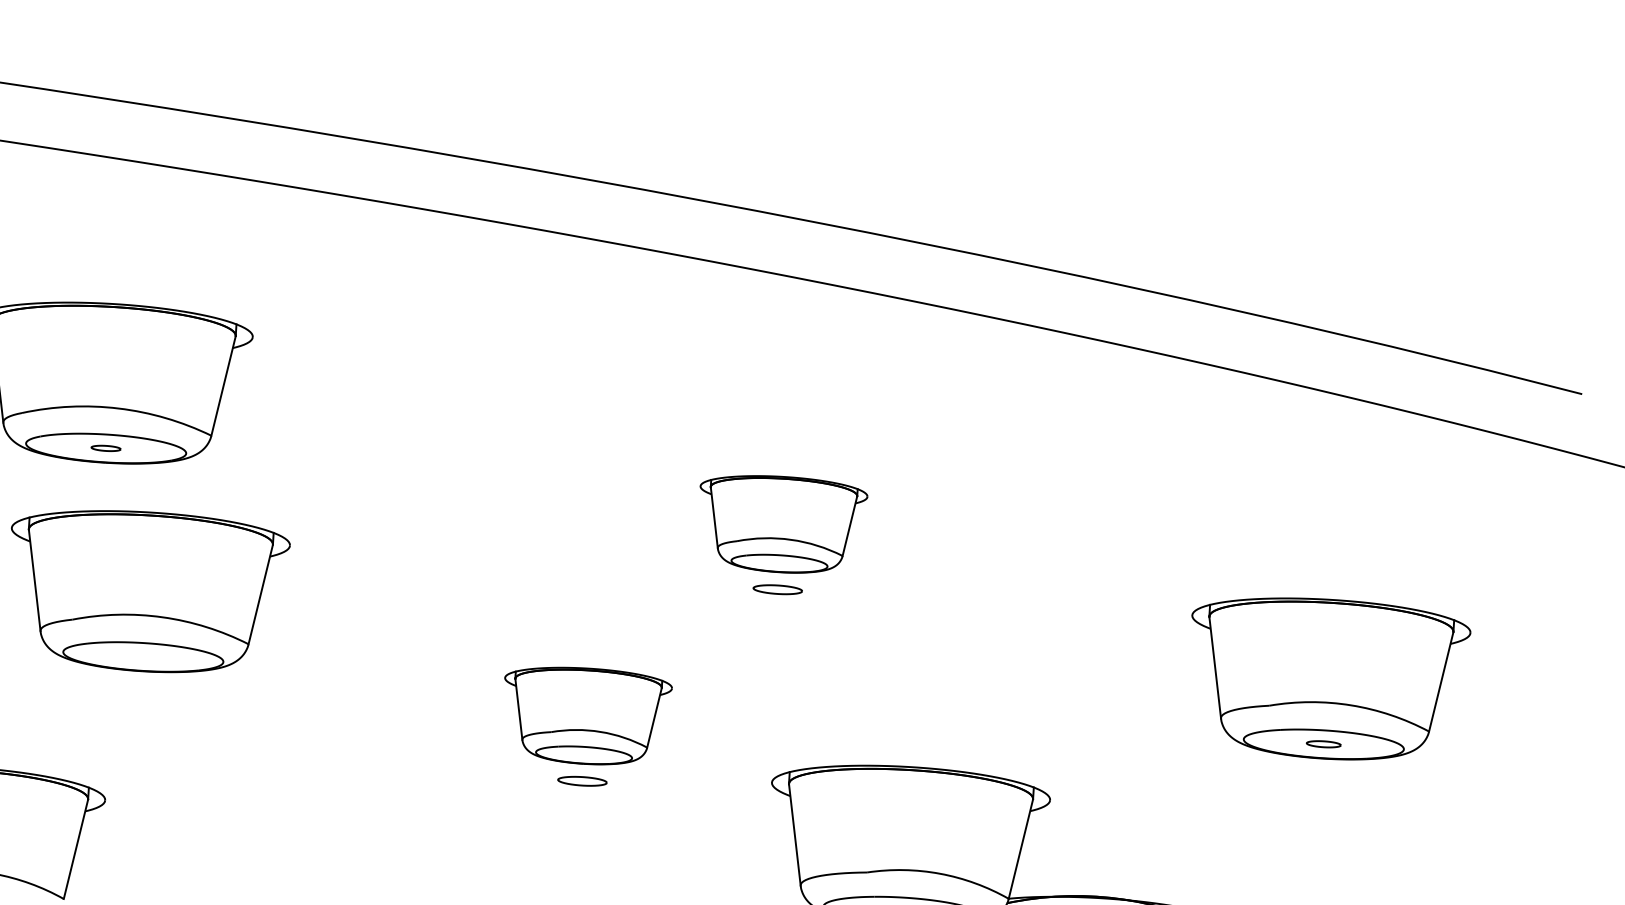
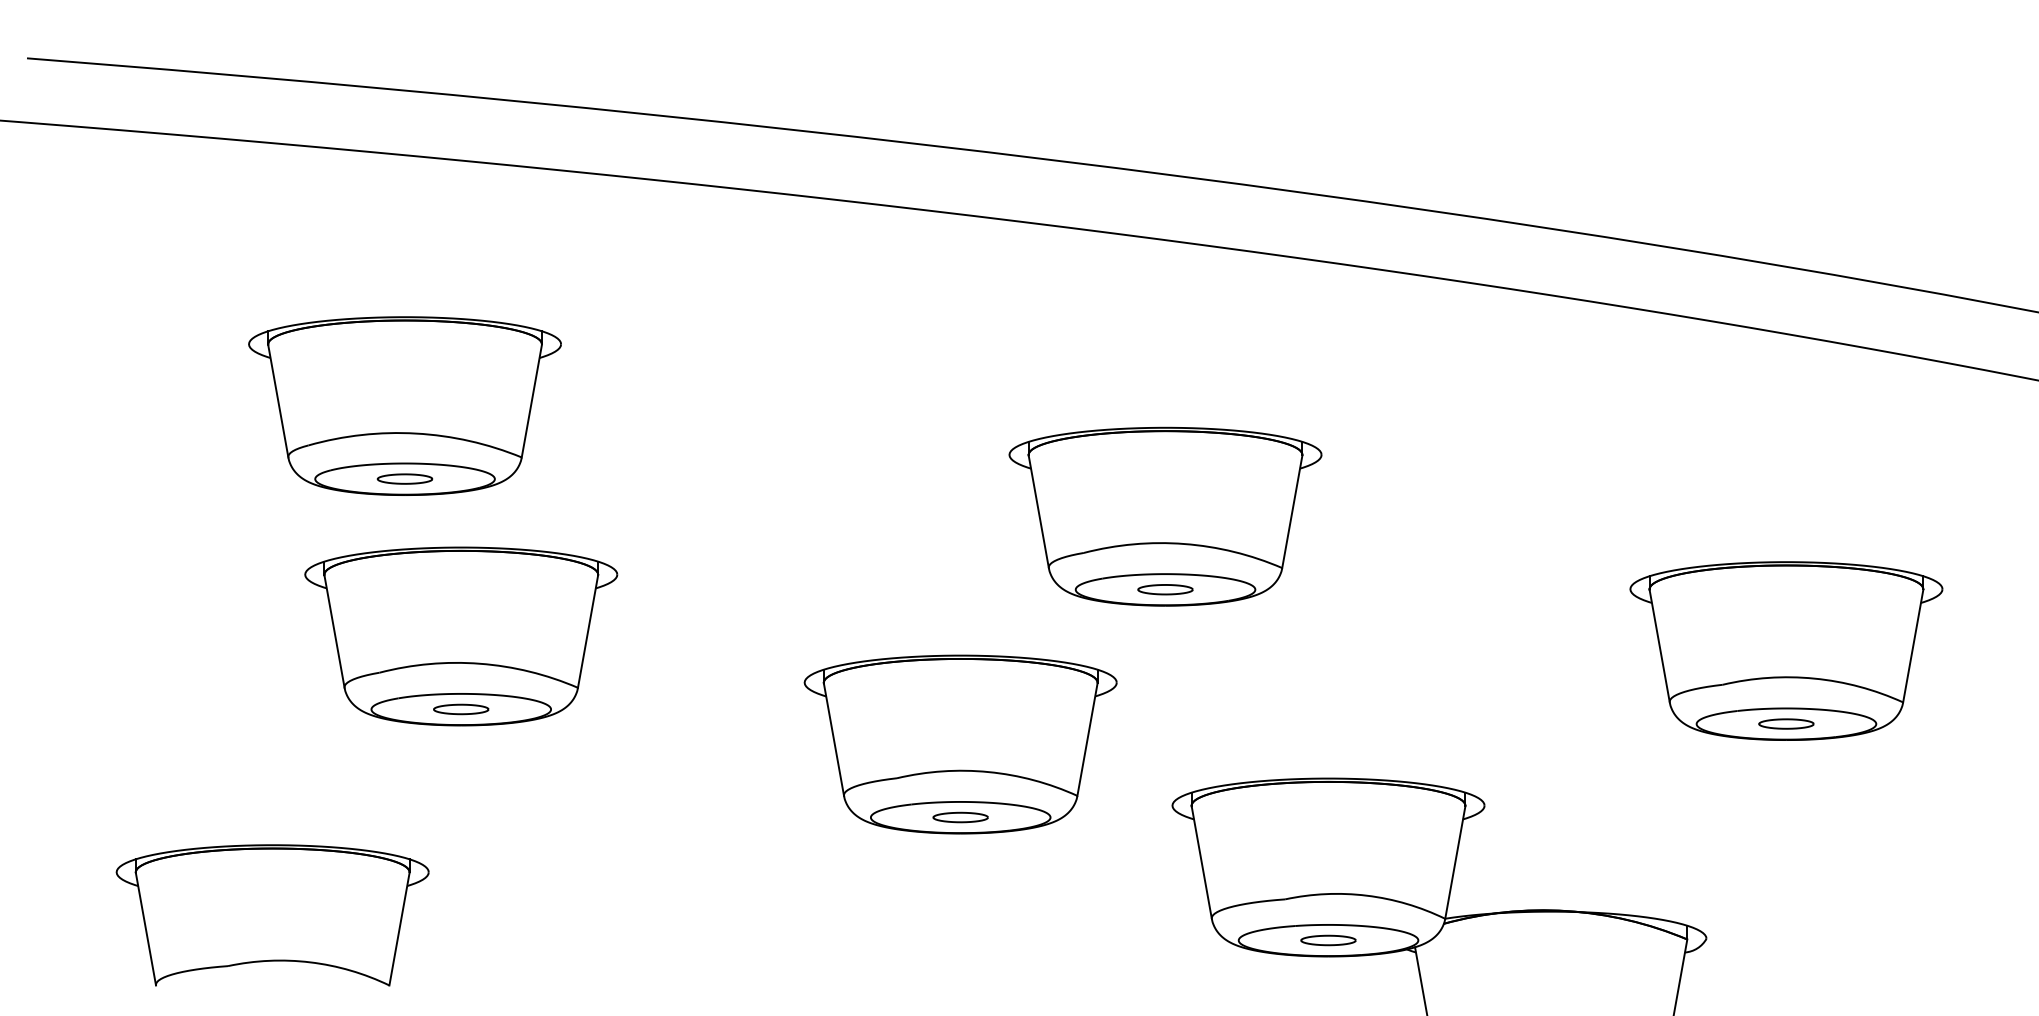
part: (105, 447) -> (404, 478), size x1.67
part: (781, 524) -> (1165, 516), size x1.67
part: (143, 657) -> (461, 709), added
part: (586, 716) -> (960, 744), size x1.67
part: (1323, 743) -> (1786, 723), size x1.43

